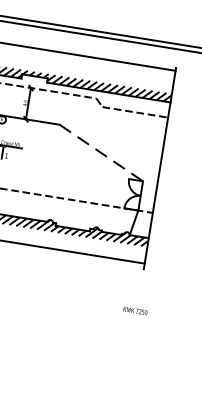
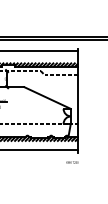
line: (100, 153) -> (47, 98), dashed -> solid
text: (135, 310) -> (72, 162), moved

